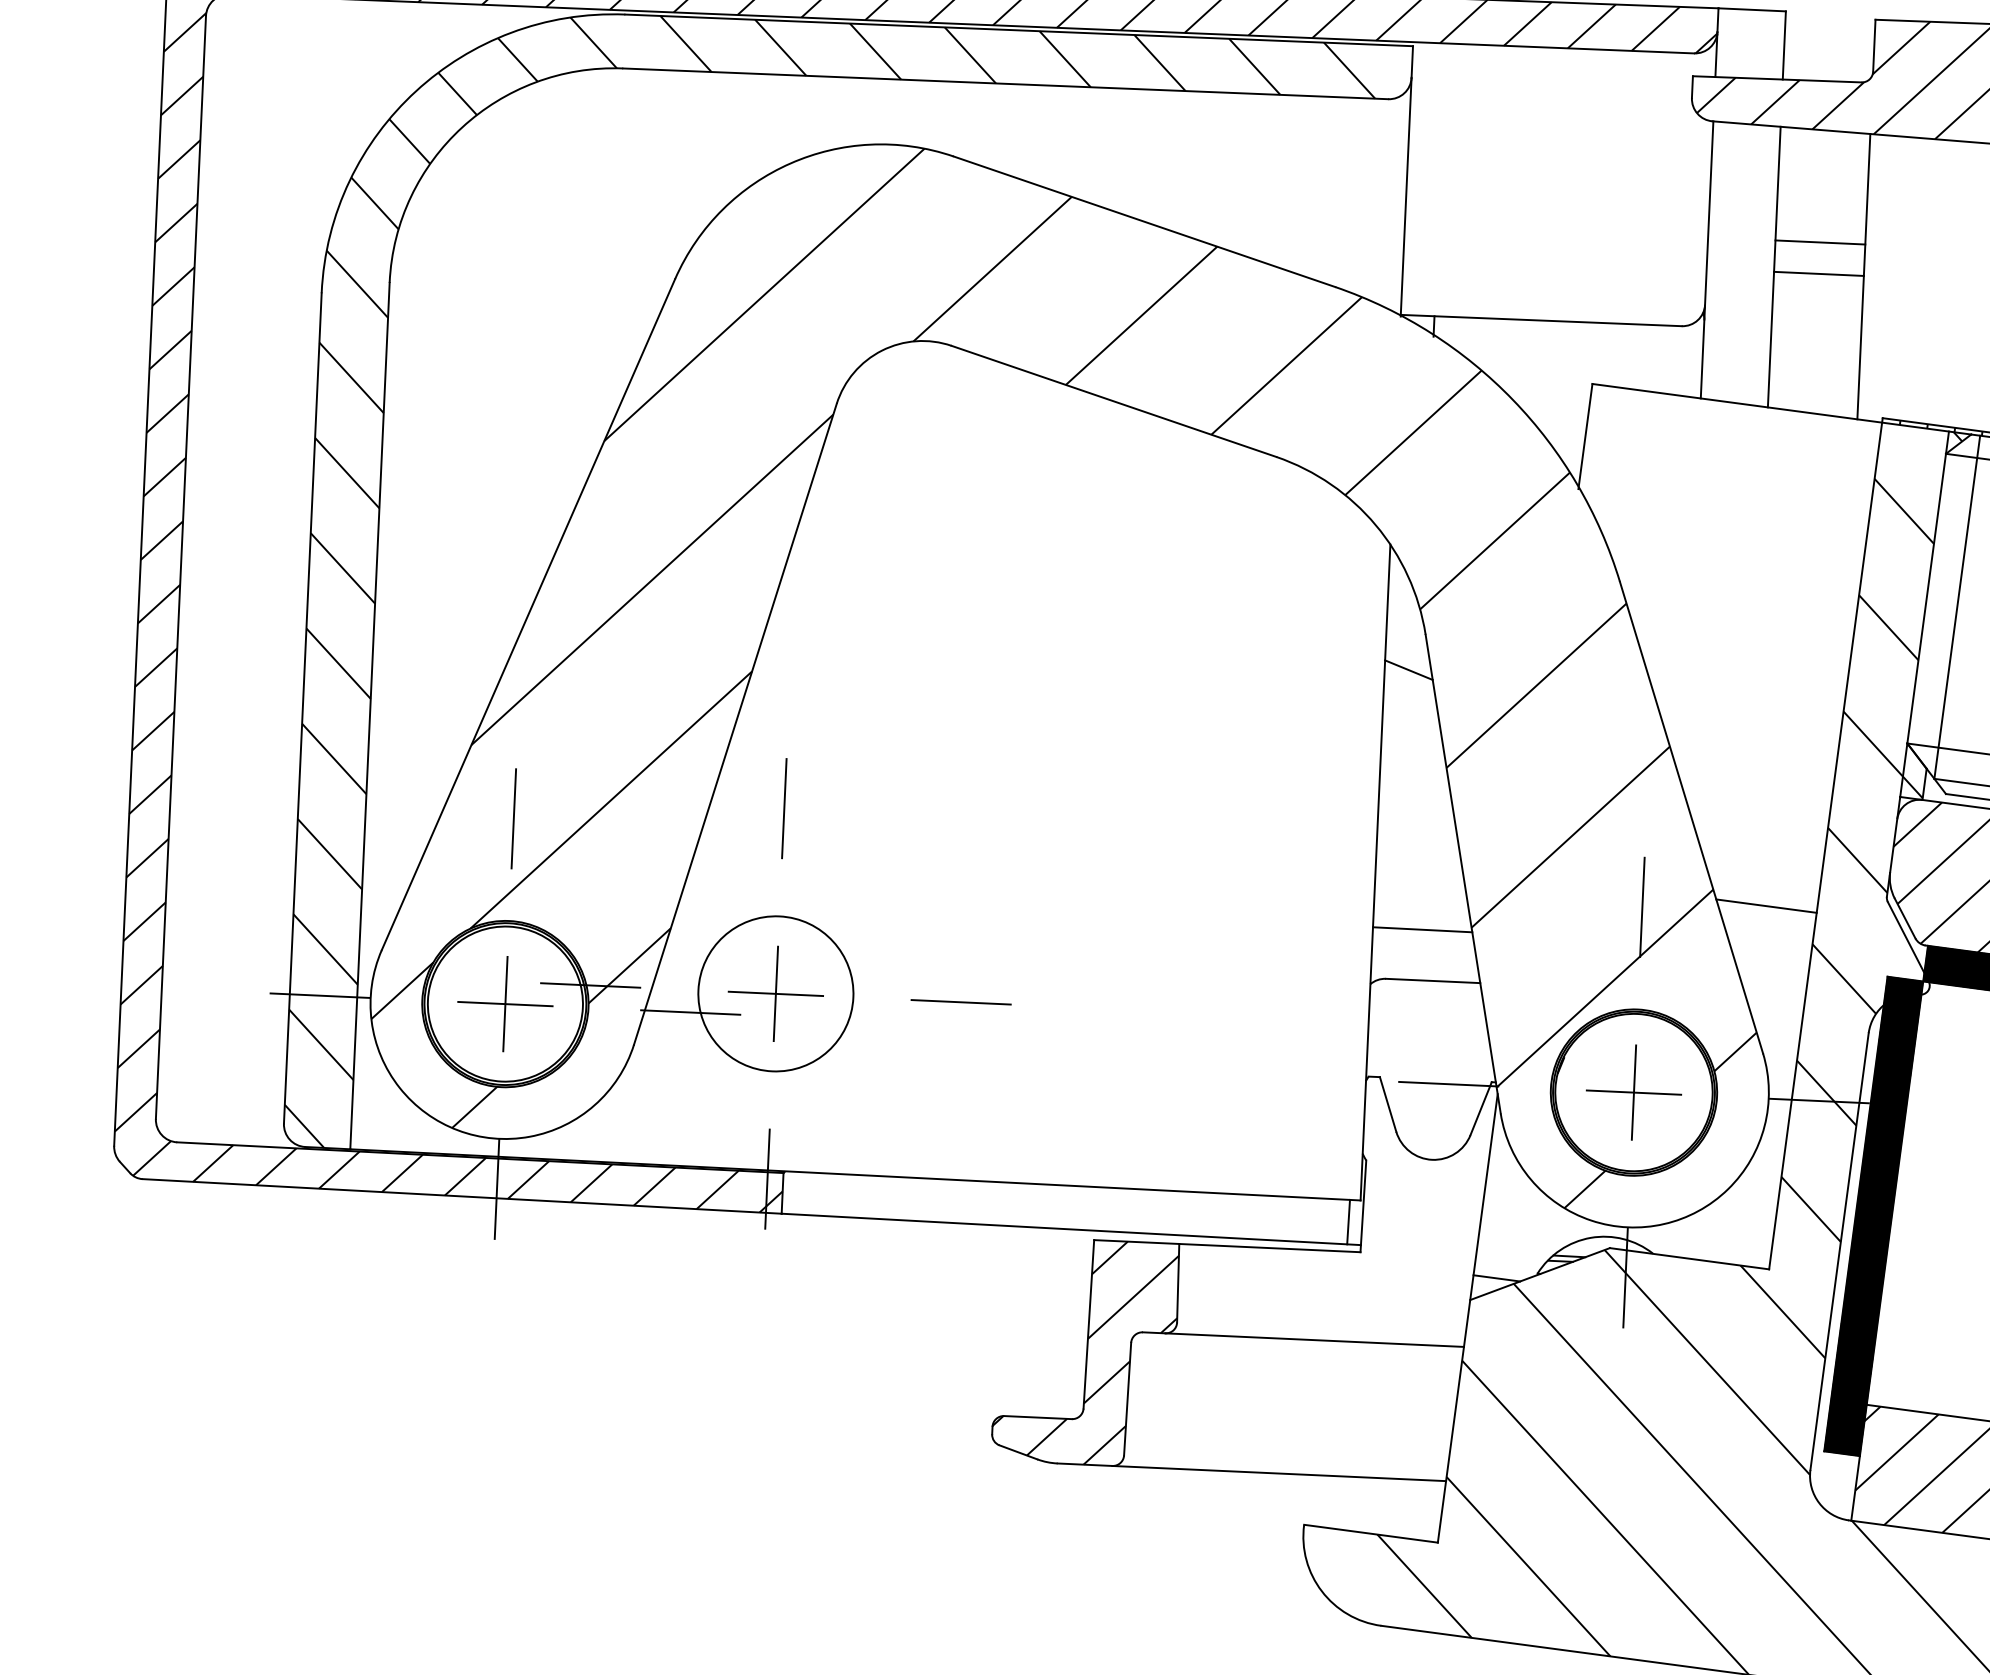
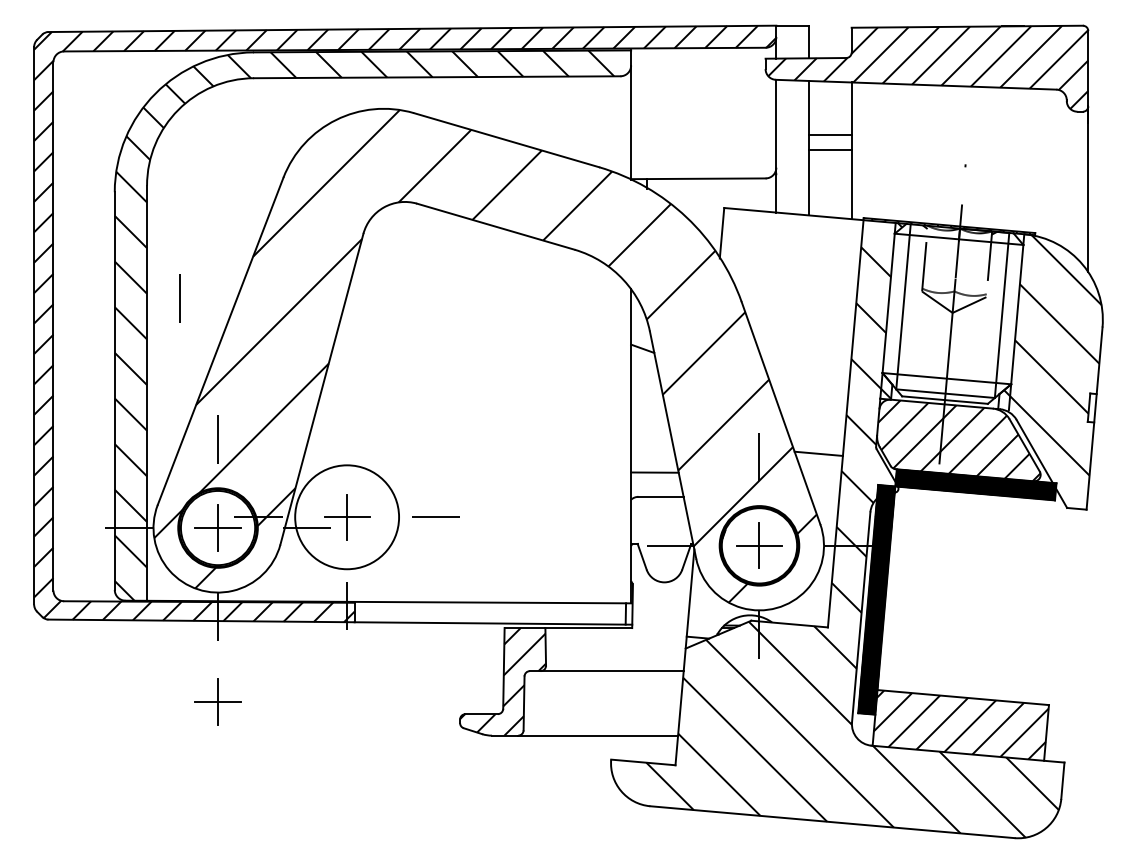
line: (782, 808) -> (179, 298), moved
circle: (776, 994) -> (347, 517), size x1.4
part: (487, 1366) -> (217, 701), added

